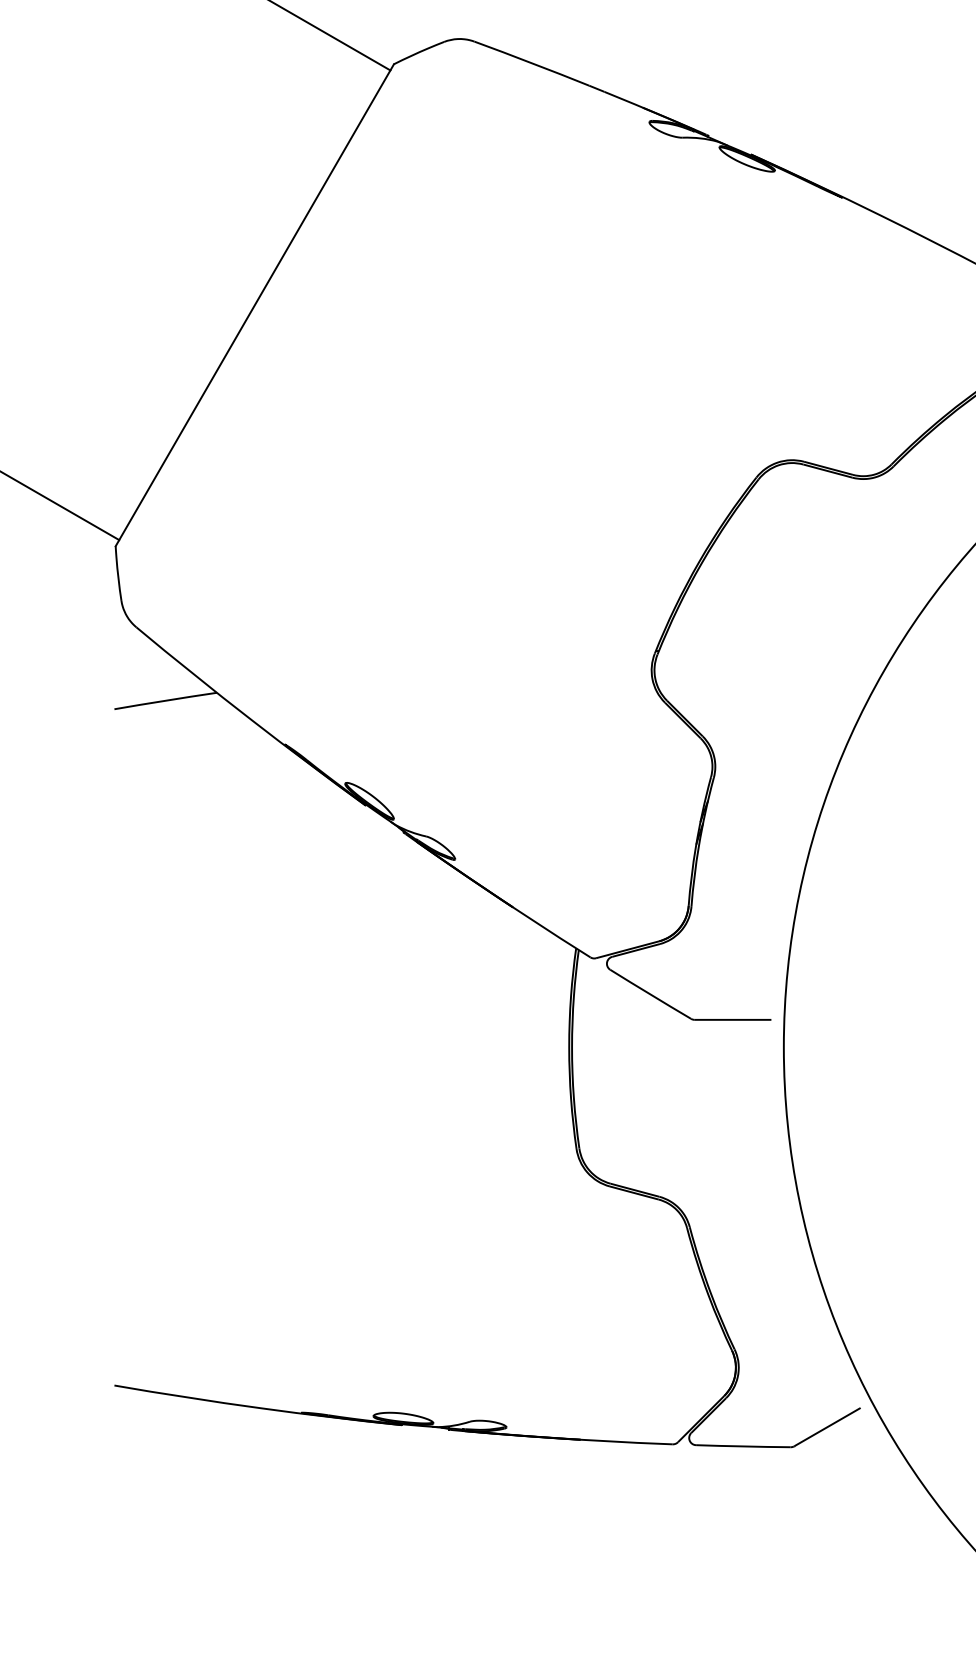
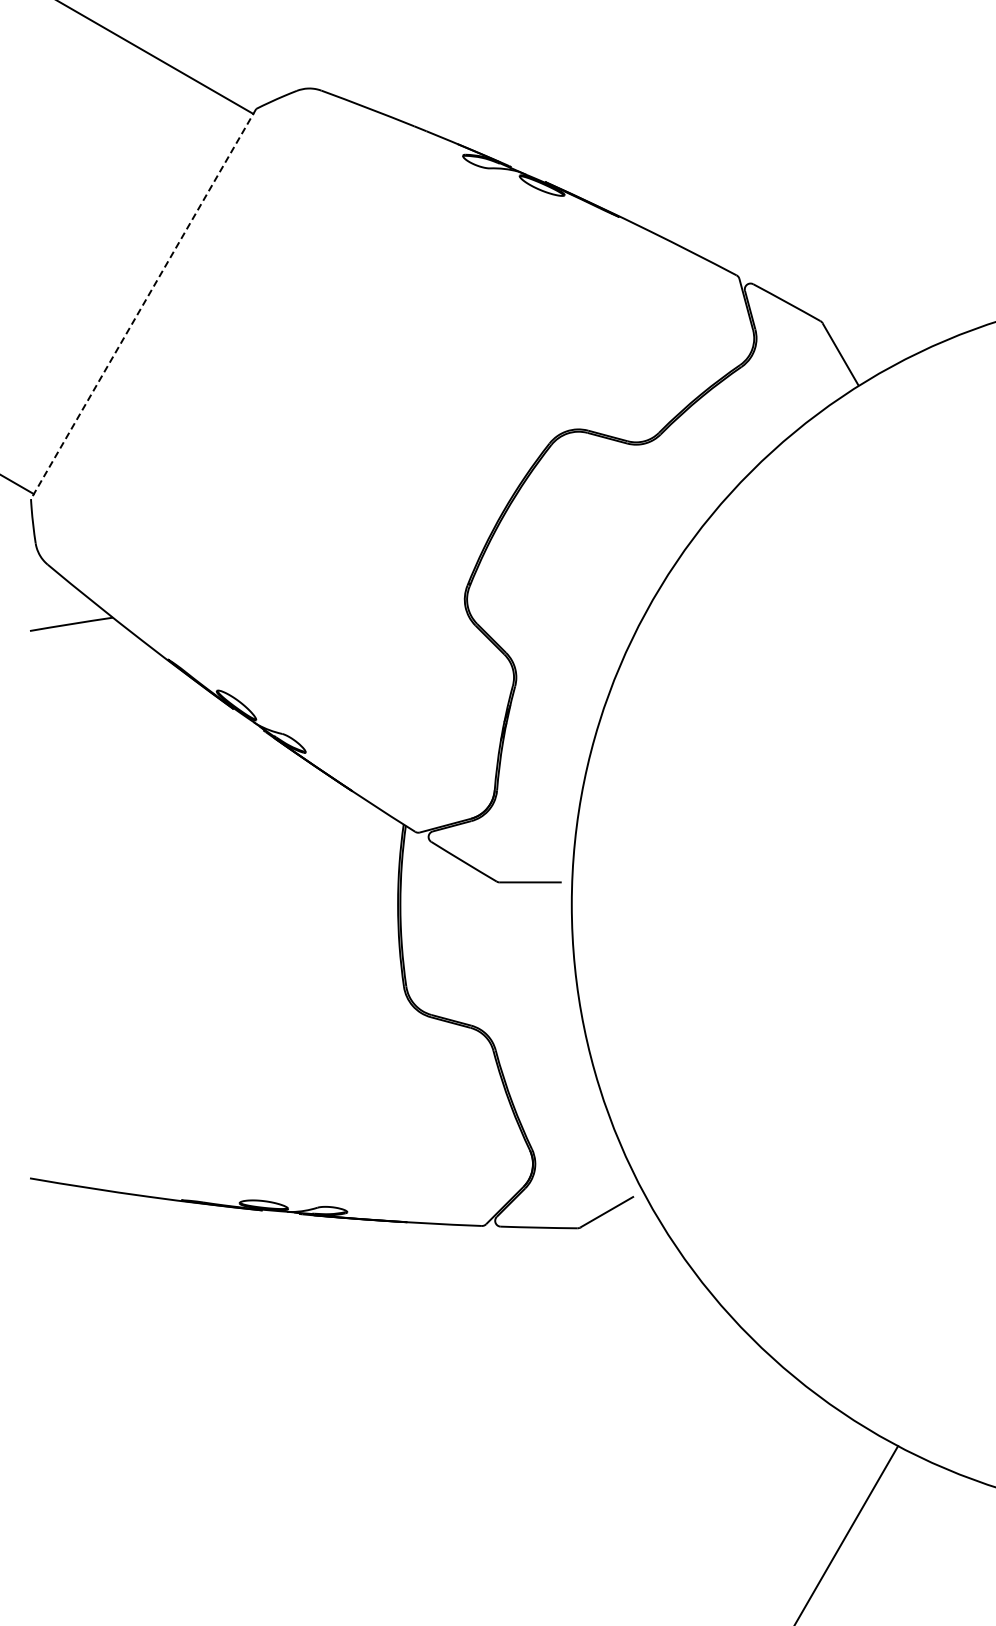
line: (254, 305) -> (143, 304), solid -> dashed

